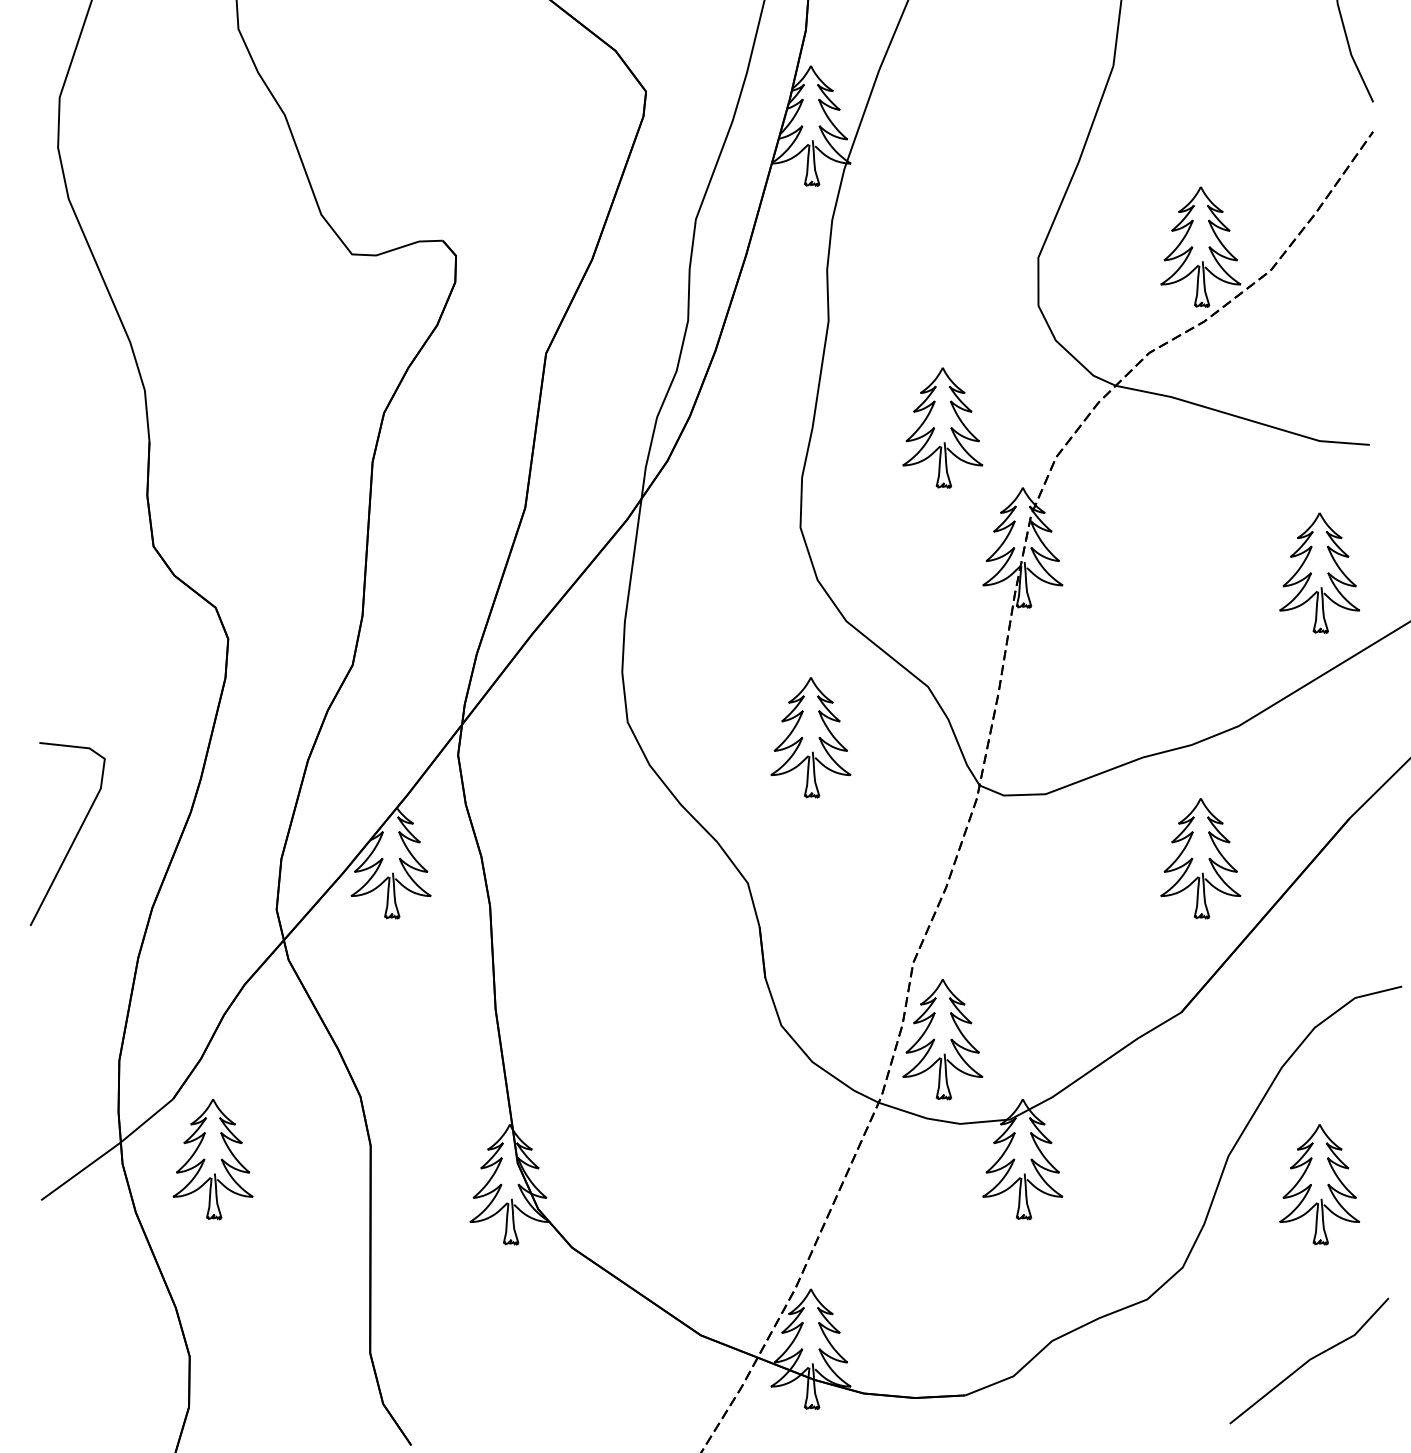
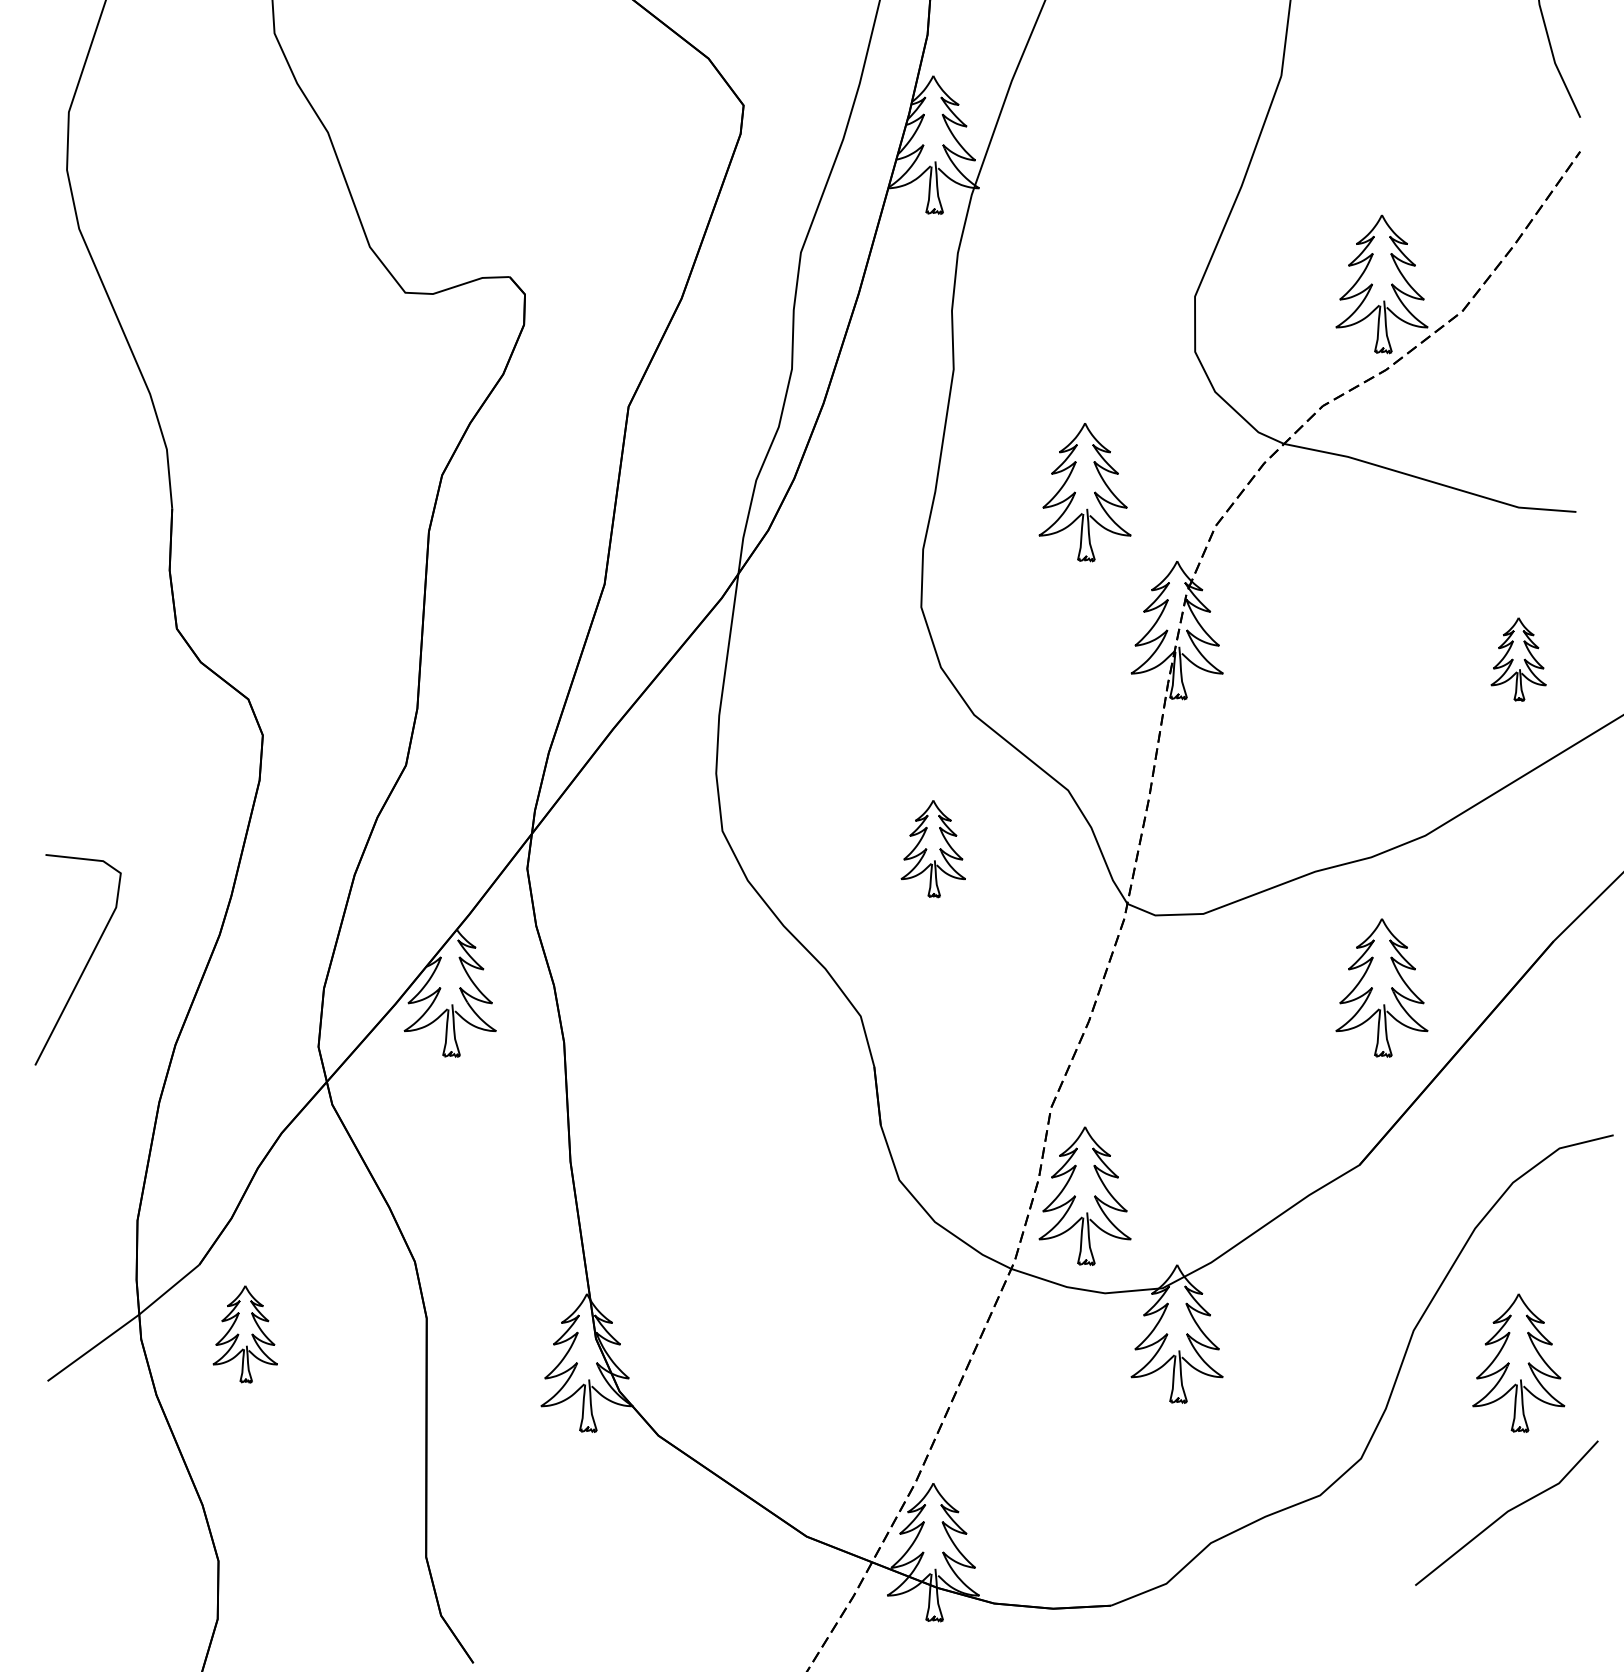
part: (1319, 572) -> (1518, 658), size x0.6
part: (810, 737) -> (932, 848), size x0.7
part: (212, 1159) -> (244, 1334), size x0.7
line: (1309, 1360) -> (1507, 1512), moved

